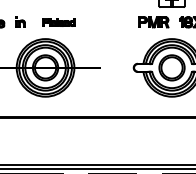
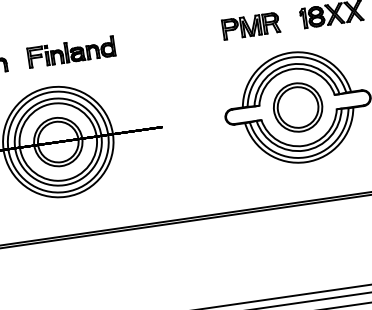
part: (59, 22) -> (72, 52), size x1.43

